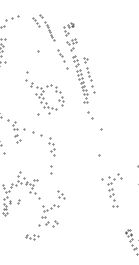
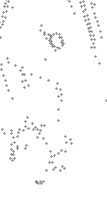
part: (44, 92) -> (51, 37), size x0.6
part: (51, 169) -> (58, 114), size x1.6
part: (32, 237) -> (39, 182), size x0.6

